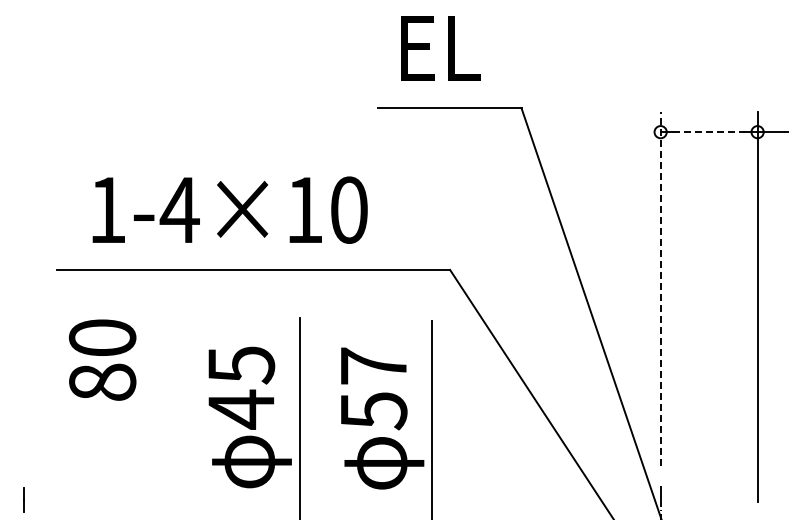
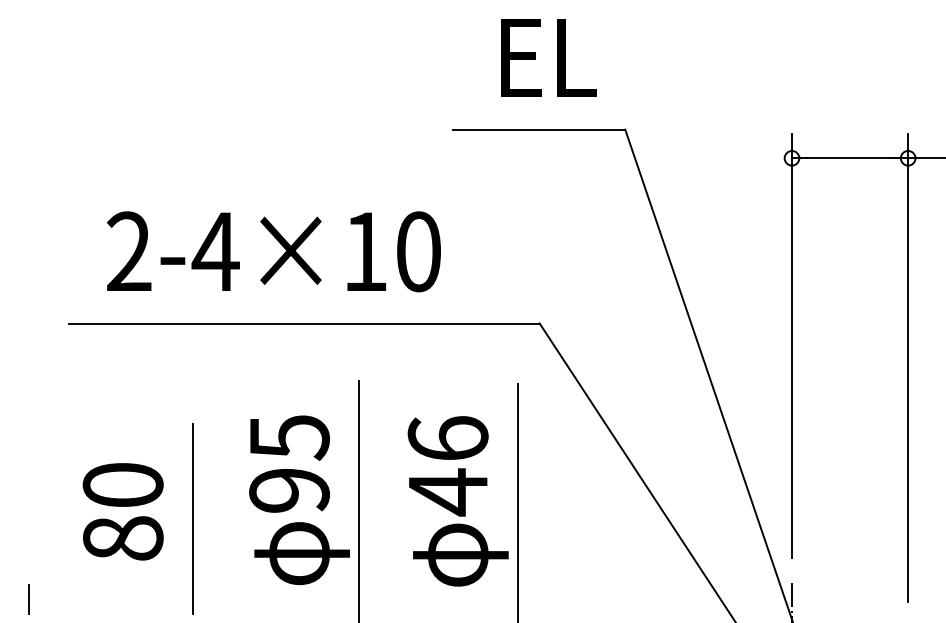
text: (440, 48) -> (548, 58), moved
line: (709, 132) -> (850, 158), dashed -> solid
text: (107, 209) -> (129, 250), 1-4×10 -> 2-4×10
line: (660, 288) -> (791, 345), dashed -> solid
text: (102, 359) -> (123, 511), moved
text: (373, 389) -> (447, 466), 57 -> 46
text: (241, 409) -> (289, 490), 45 -> 95
line: (160, 432) -> (192, 518), added

